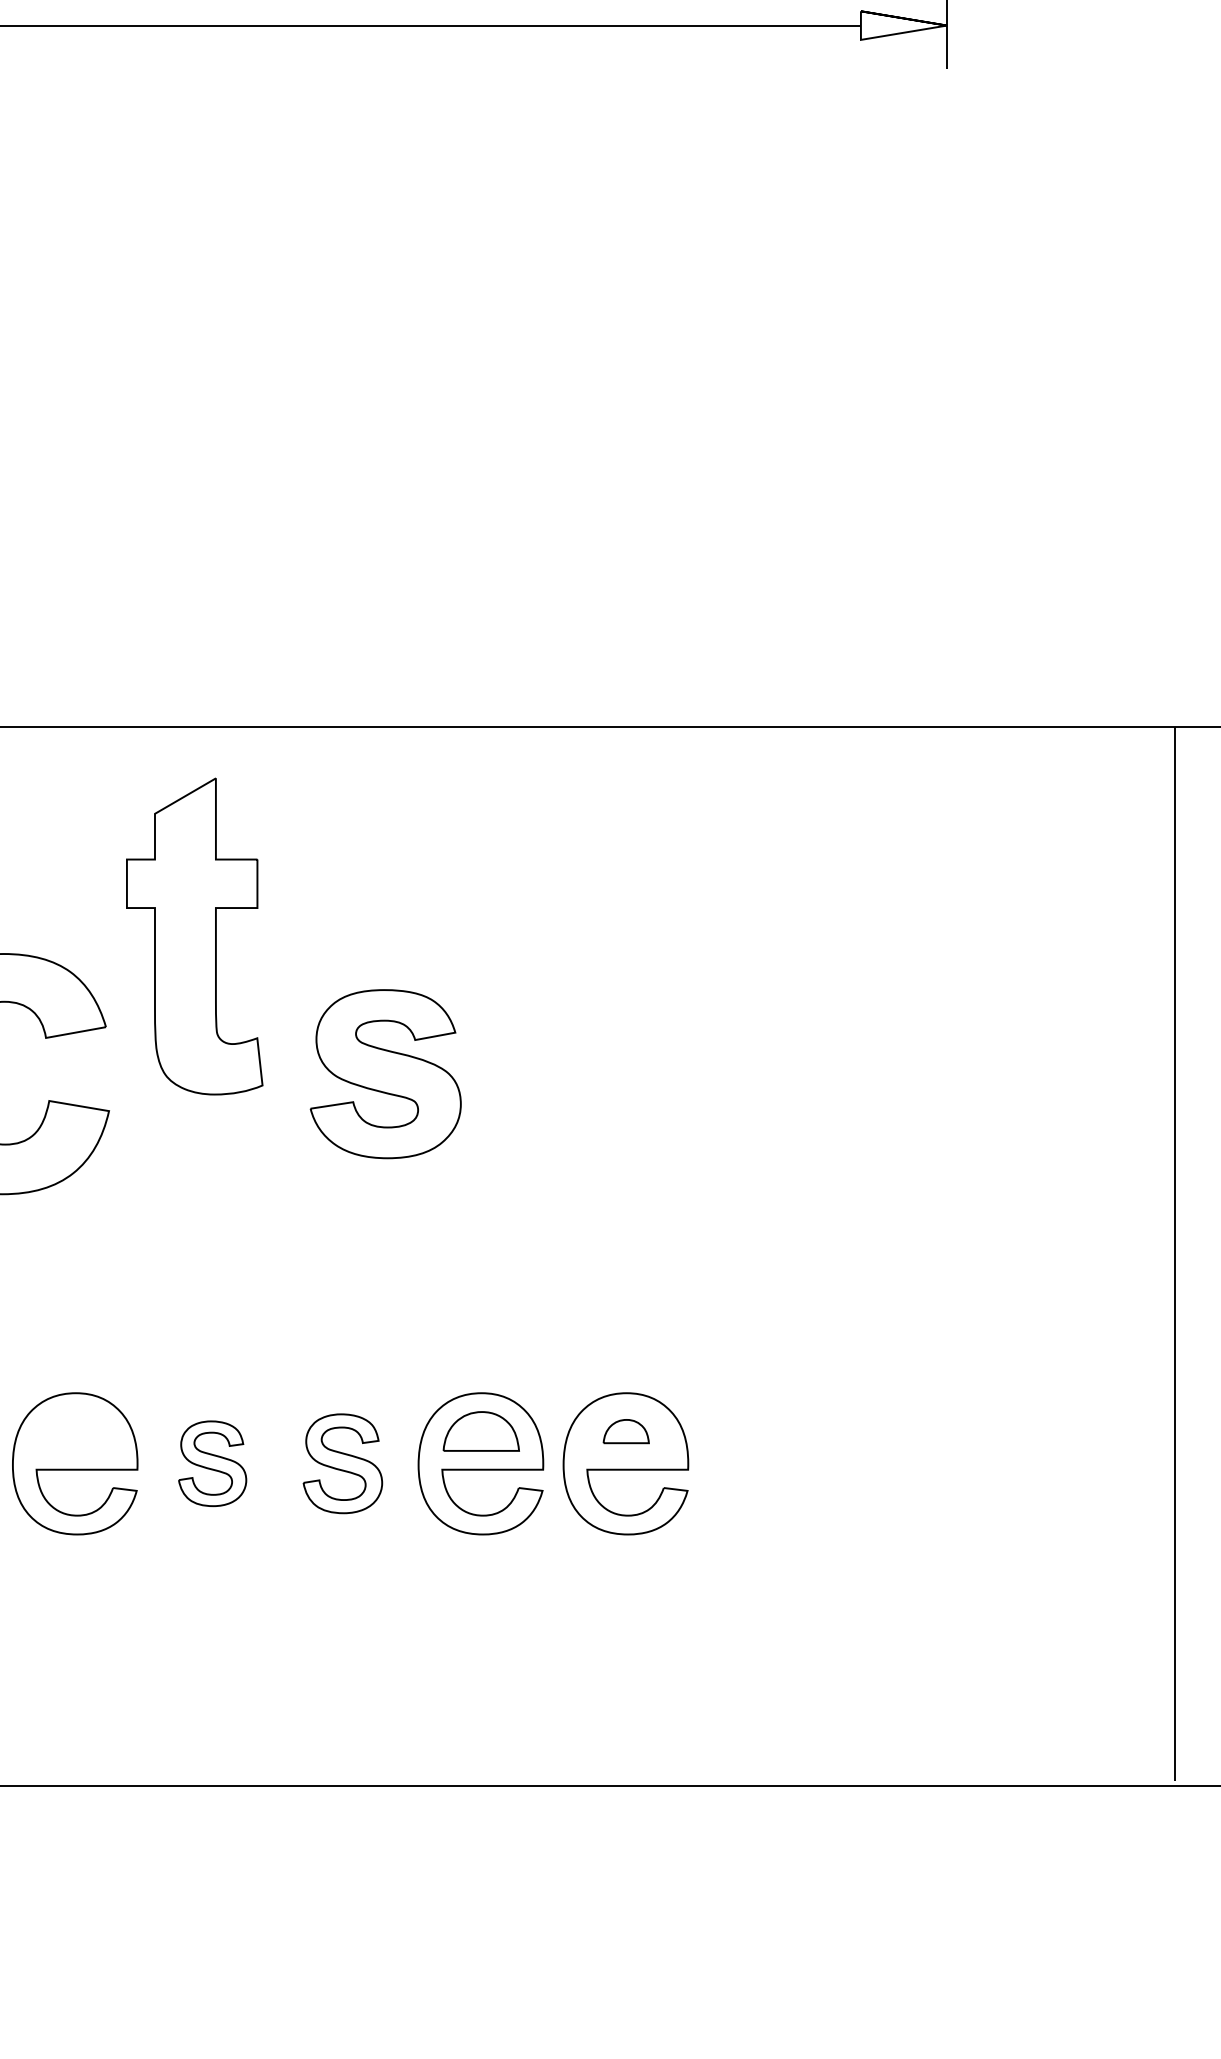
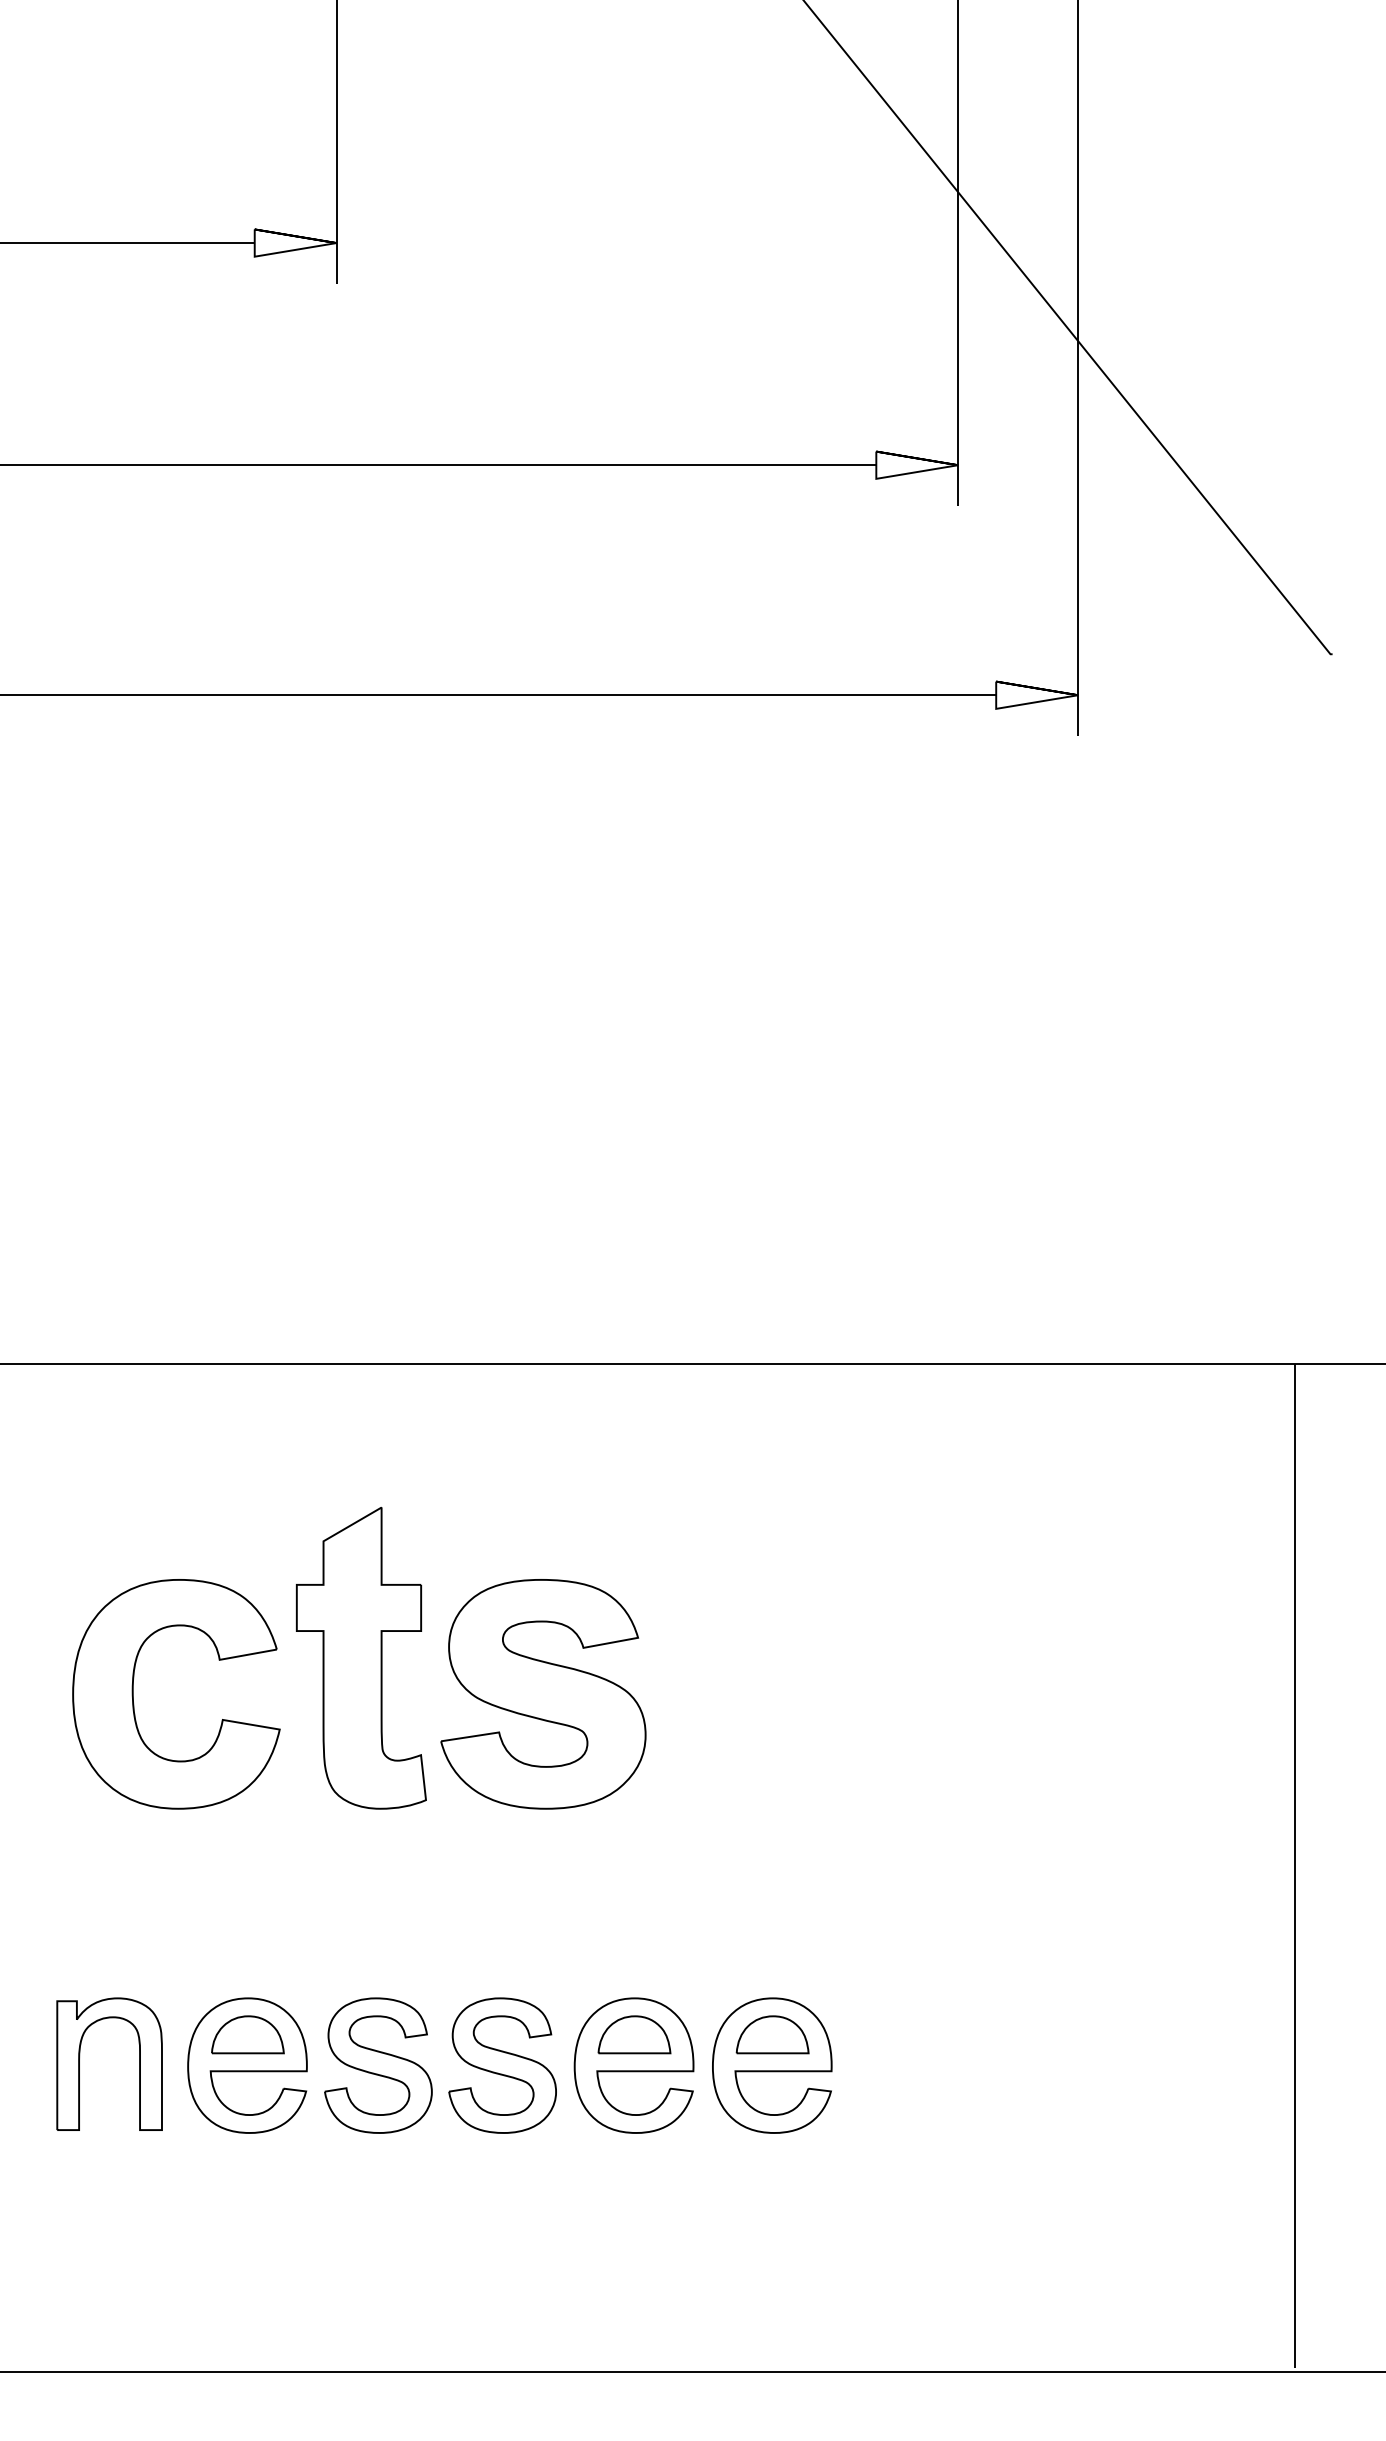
part: (194, 936) -> (361, 1658), moved
part: (385, 1074) -> (543, 1694), size x1.43
part: (75, 1431) -> (247, 2034), added
part: (626, 1431) -> (772, 2034), size x1.67
part: (212, 1463) -> (378, 2065), size x1.67
part: (342, 1463) -> (502, 2065), size x1.43

